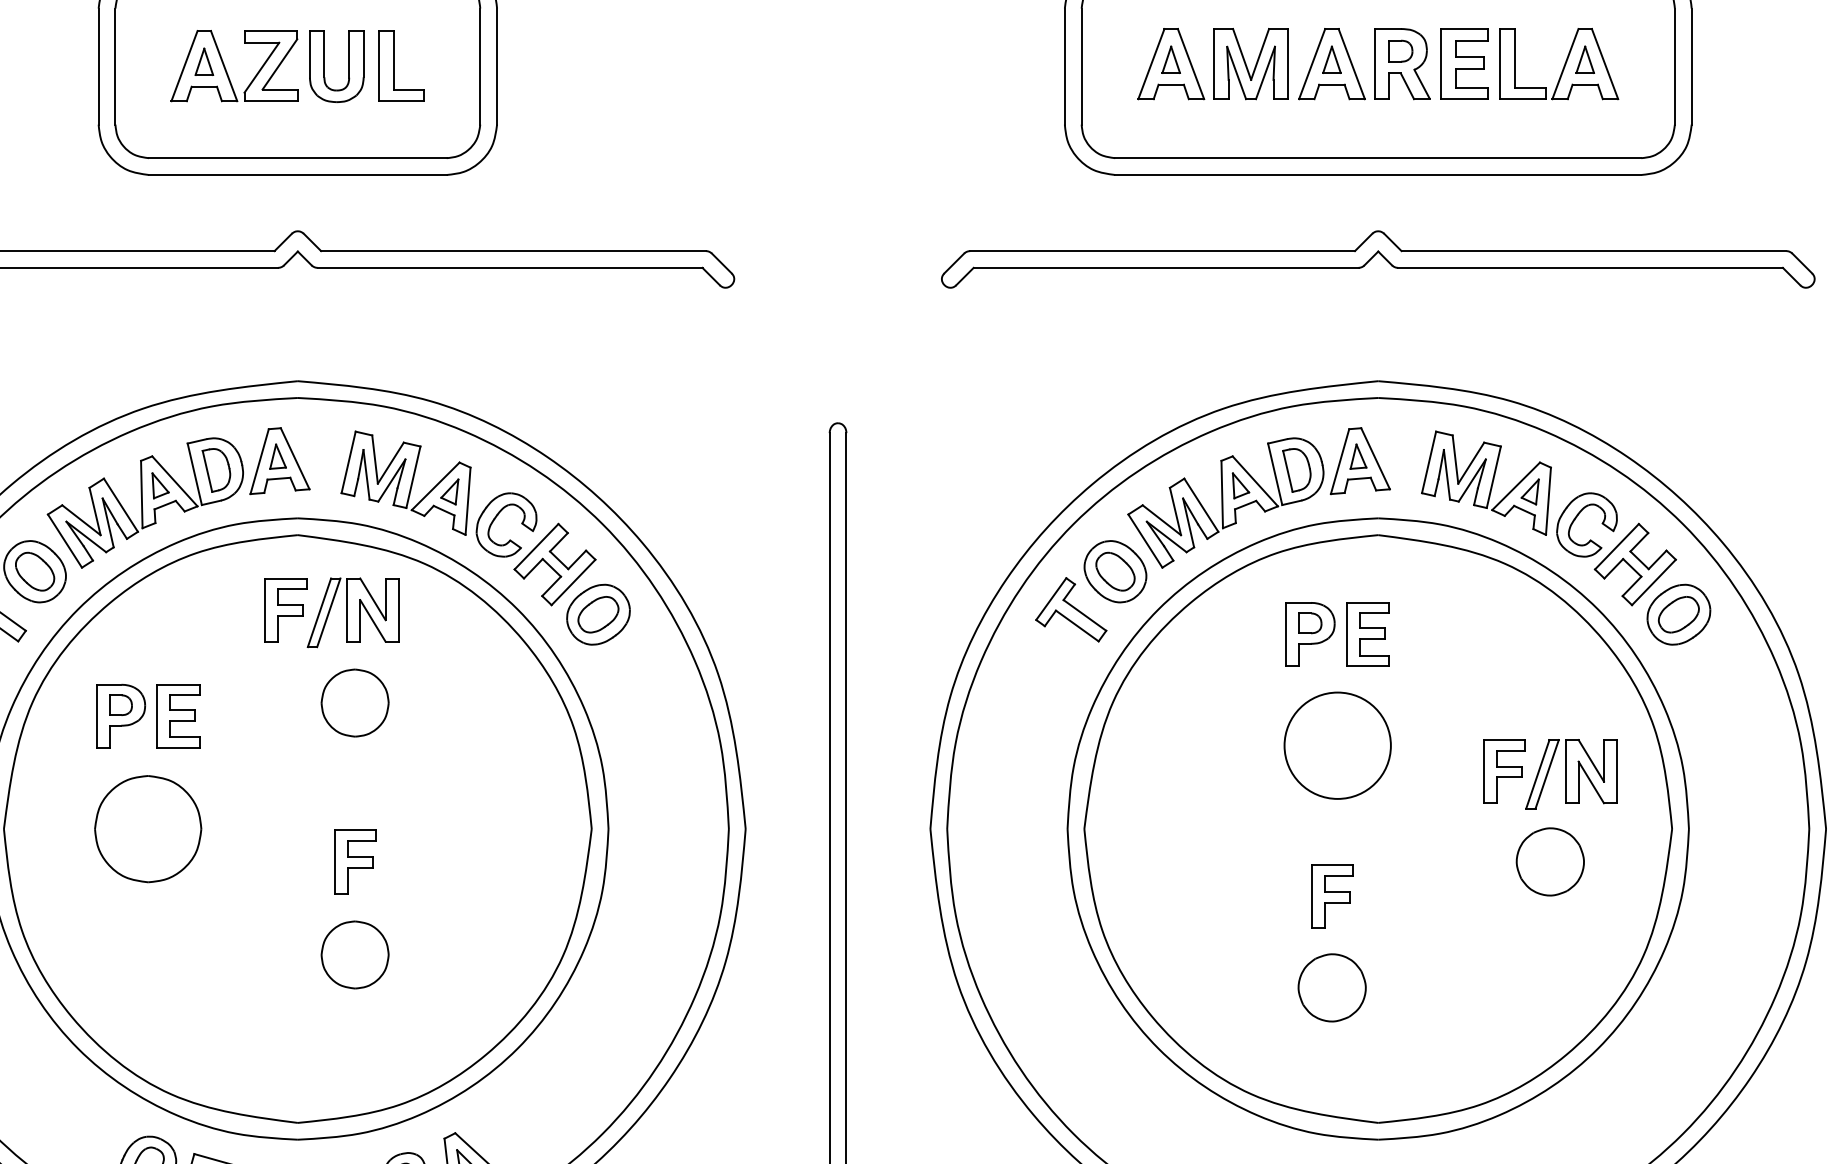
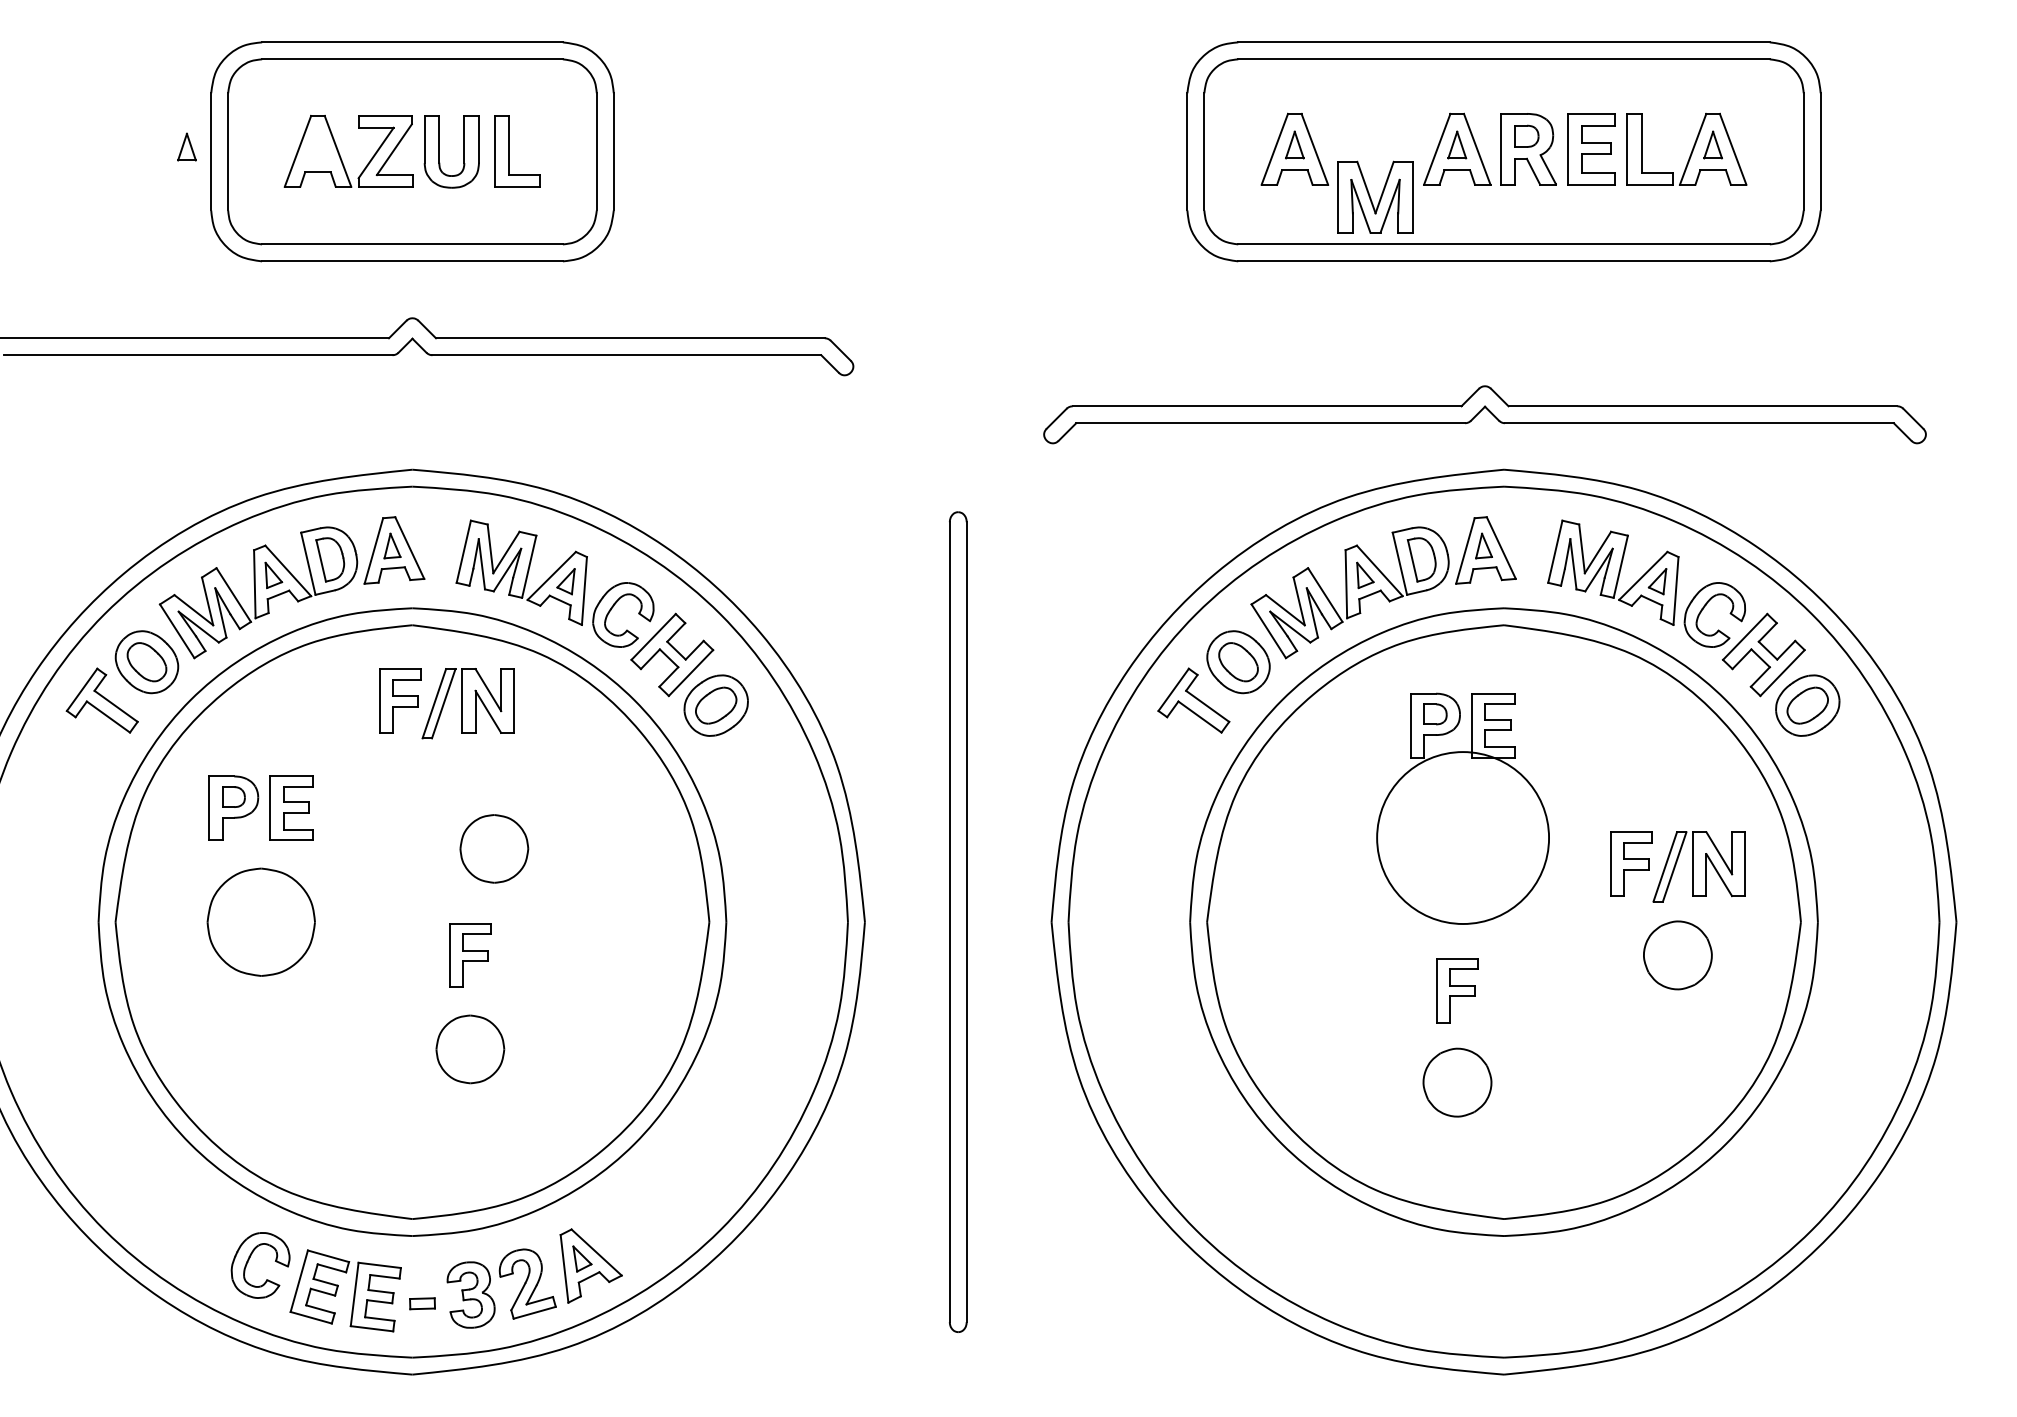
part: (203, 61) -> (186, 146), moved
part: (1251, 63) -> (1375, 196), moved
part: (1377, 259) -> (1484, 414), moved
part: (355, 702) -> (494, 848), moved
circle: (1337, 745) -> (1462, 837), size x1.6

